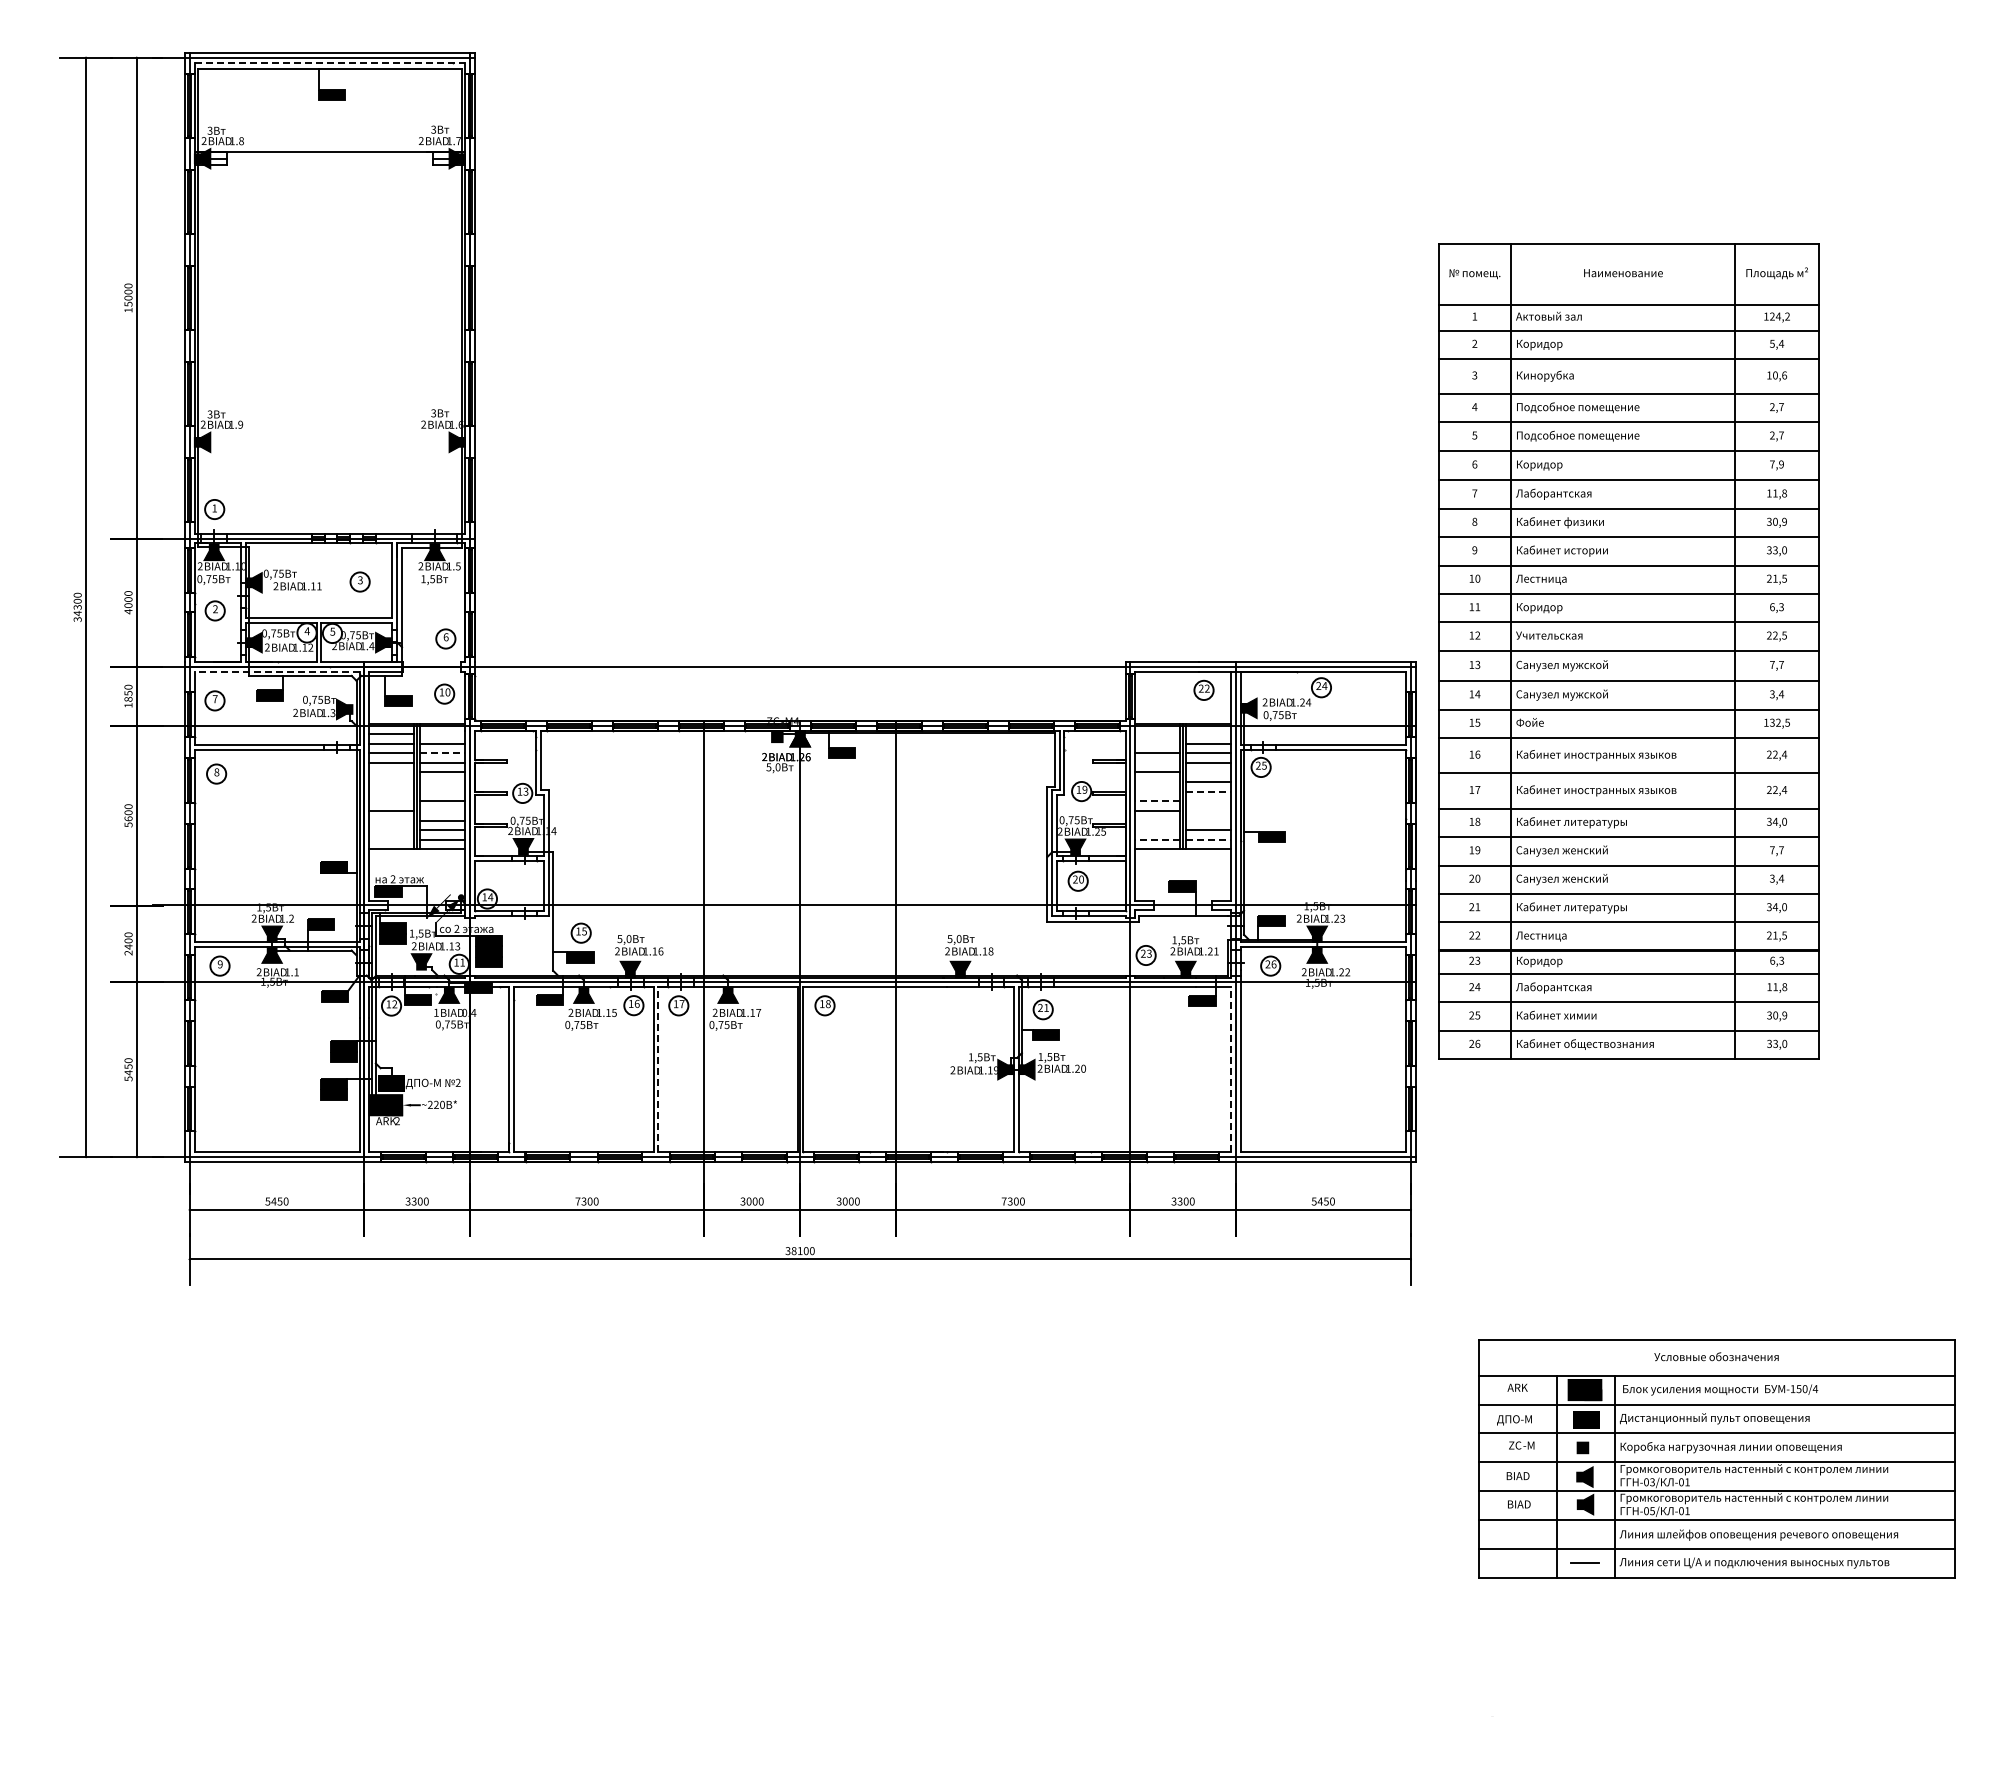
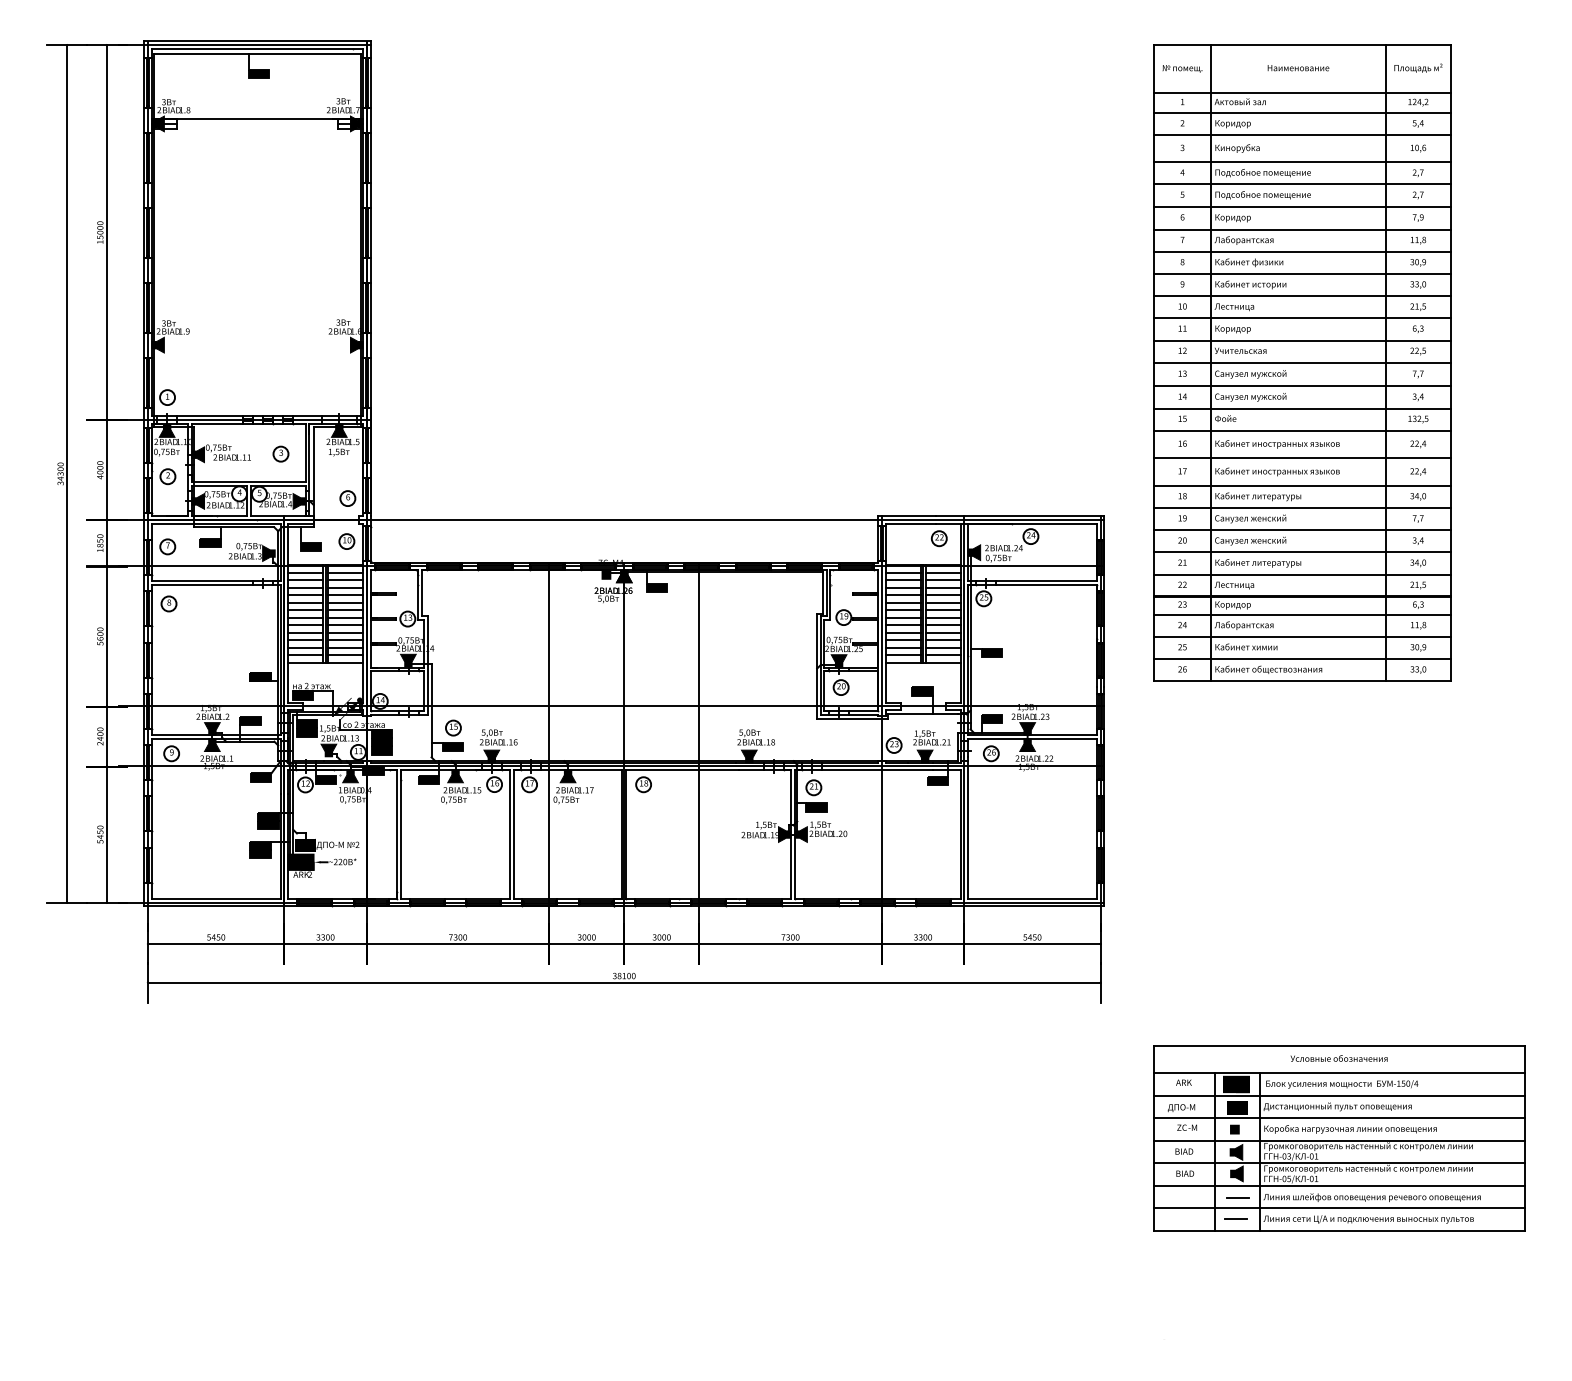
line: (330, 62) -> (257, 48), dashed -> solid
part: (1628, 651) -> (1302, 363), moved
line: (277, 671) -> (216, 523), dashed -> solid
line: (442, 733) -> (345, 572), added
line: (1157, 734) -> (903, 573), added
line: (1208, 734) -> (942, 573), added
line: (1157, 743) -> (903, 580), added
line: (443, 753) -> (346, 587), dashed -> solid
line: (1157, 762) -> (903, 594), added
line: (391, 772) -> (305, 602), added
line: (1208, 772) -> (942, 602), added
line: (391, 782) -> (305, 610), added
line: (442, 782) -> (345, 610), added
line: (1157, 782) -> (903, 610), added
line: (391, 791) -> (305, 617), added
line: (442, 791) -> (345, 617), added
line: (1157, 791) -> (903, 617), added
line: (1209, 791) -> (943, 617), dashed -> solid
line: (391, 801) -> (305, 625), added
line: (1157, 801) -> (903, 625), dashed -> solid
line: (1208, 801) -> (942, 625), added
line: (442, 810) -> (345, 632), added
line: (1208, 810) -> (942, 632), added
line: (391, 820) -> (305, 640), added
line: (1157, 820) -> (903, 640), added
line: (1208, 820) -> (942, 640), added
line: (391, 830) -> (305, 647), added
line: (1157, 830) -> (903, 647), added
line: (391, 839) -> (305, 655), added
line: (1157, 839) -> (903, 655), dashed -> solid
line: (1209, 839) -> (943, 655), dashed -> solid
line: (658, 1069) -> (513, 834), dashed -> solid
line: (1231, 1069) -> (960, 834), dashed -> solid
line: (1586, 1535) -> (1237, 1197), added

